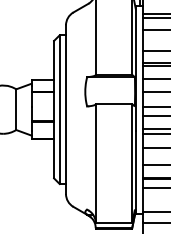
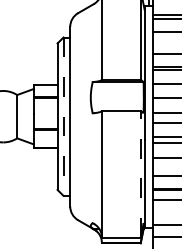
line: (59, 110) -> (63, 117), solid -> dashed
line: (131, 163) -> (140, 174), solid -> dashed

